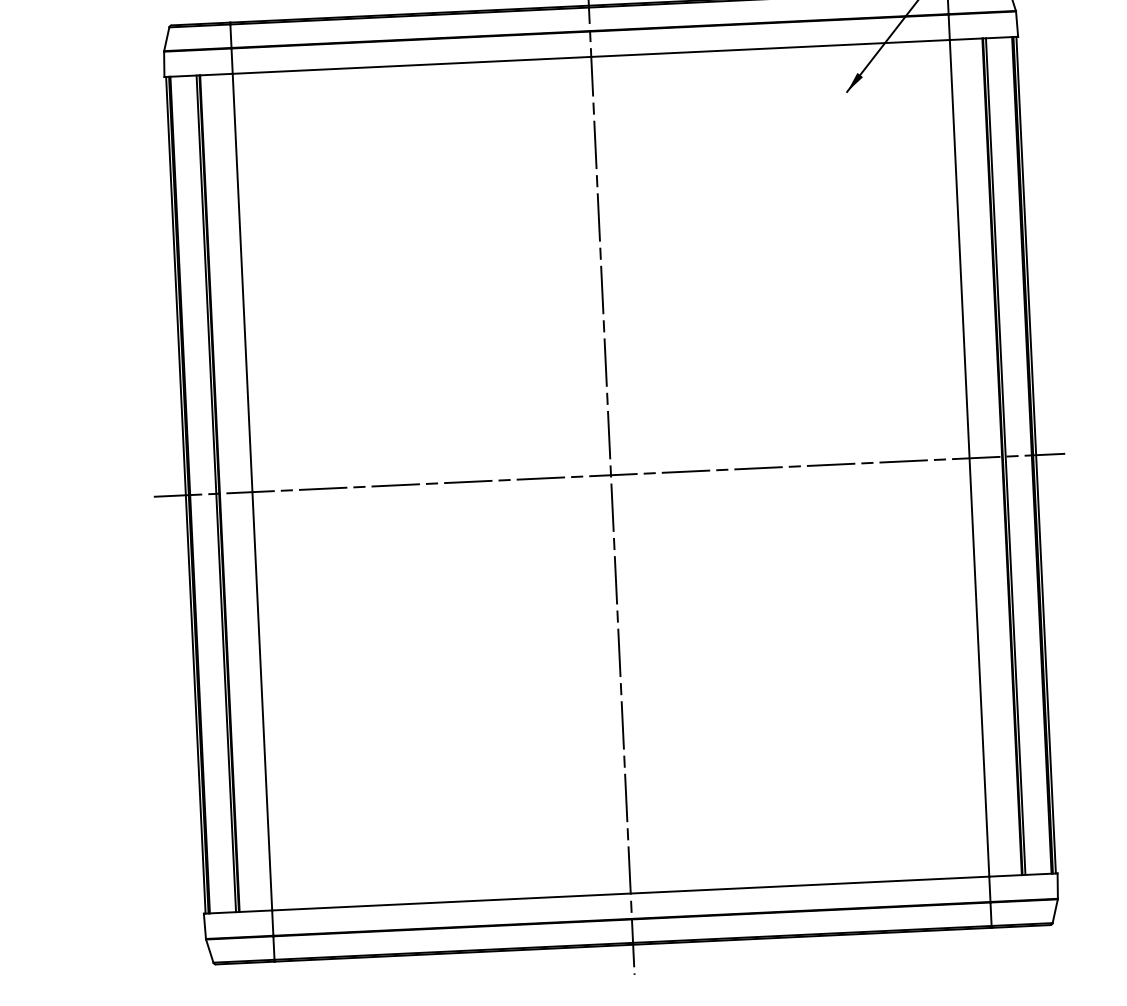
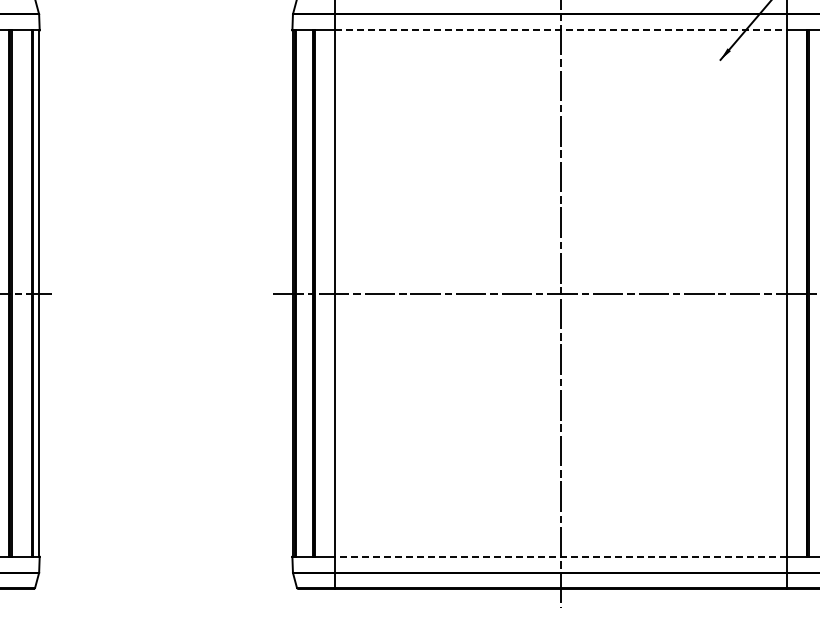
line: (590, 57) -> (560, 30), solid -> dashed
line: (629, 893) -> (560, 556), solid -> dashed

